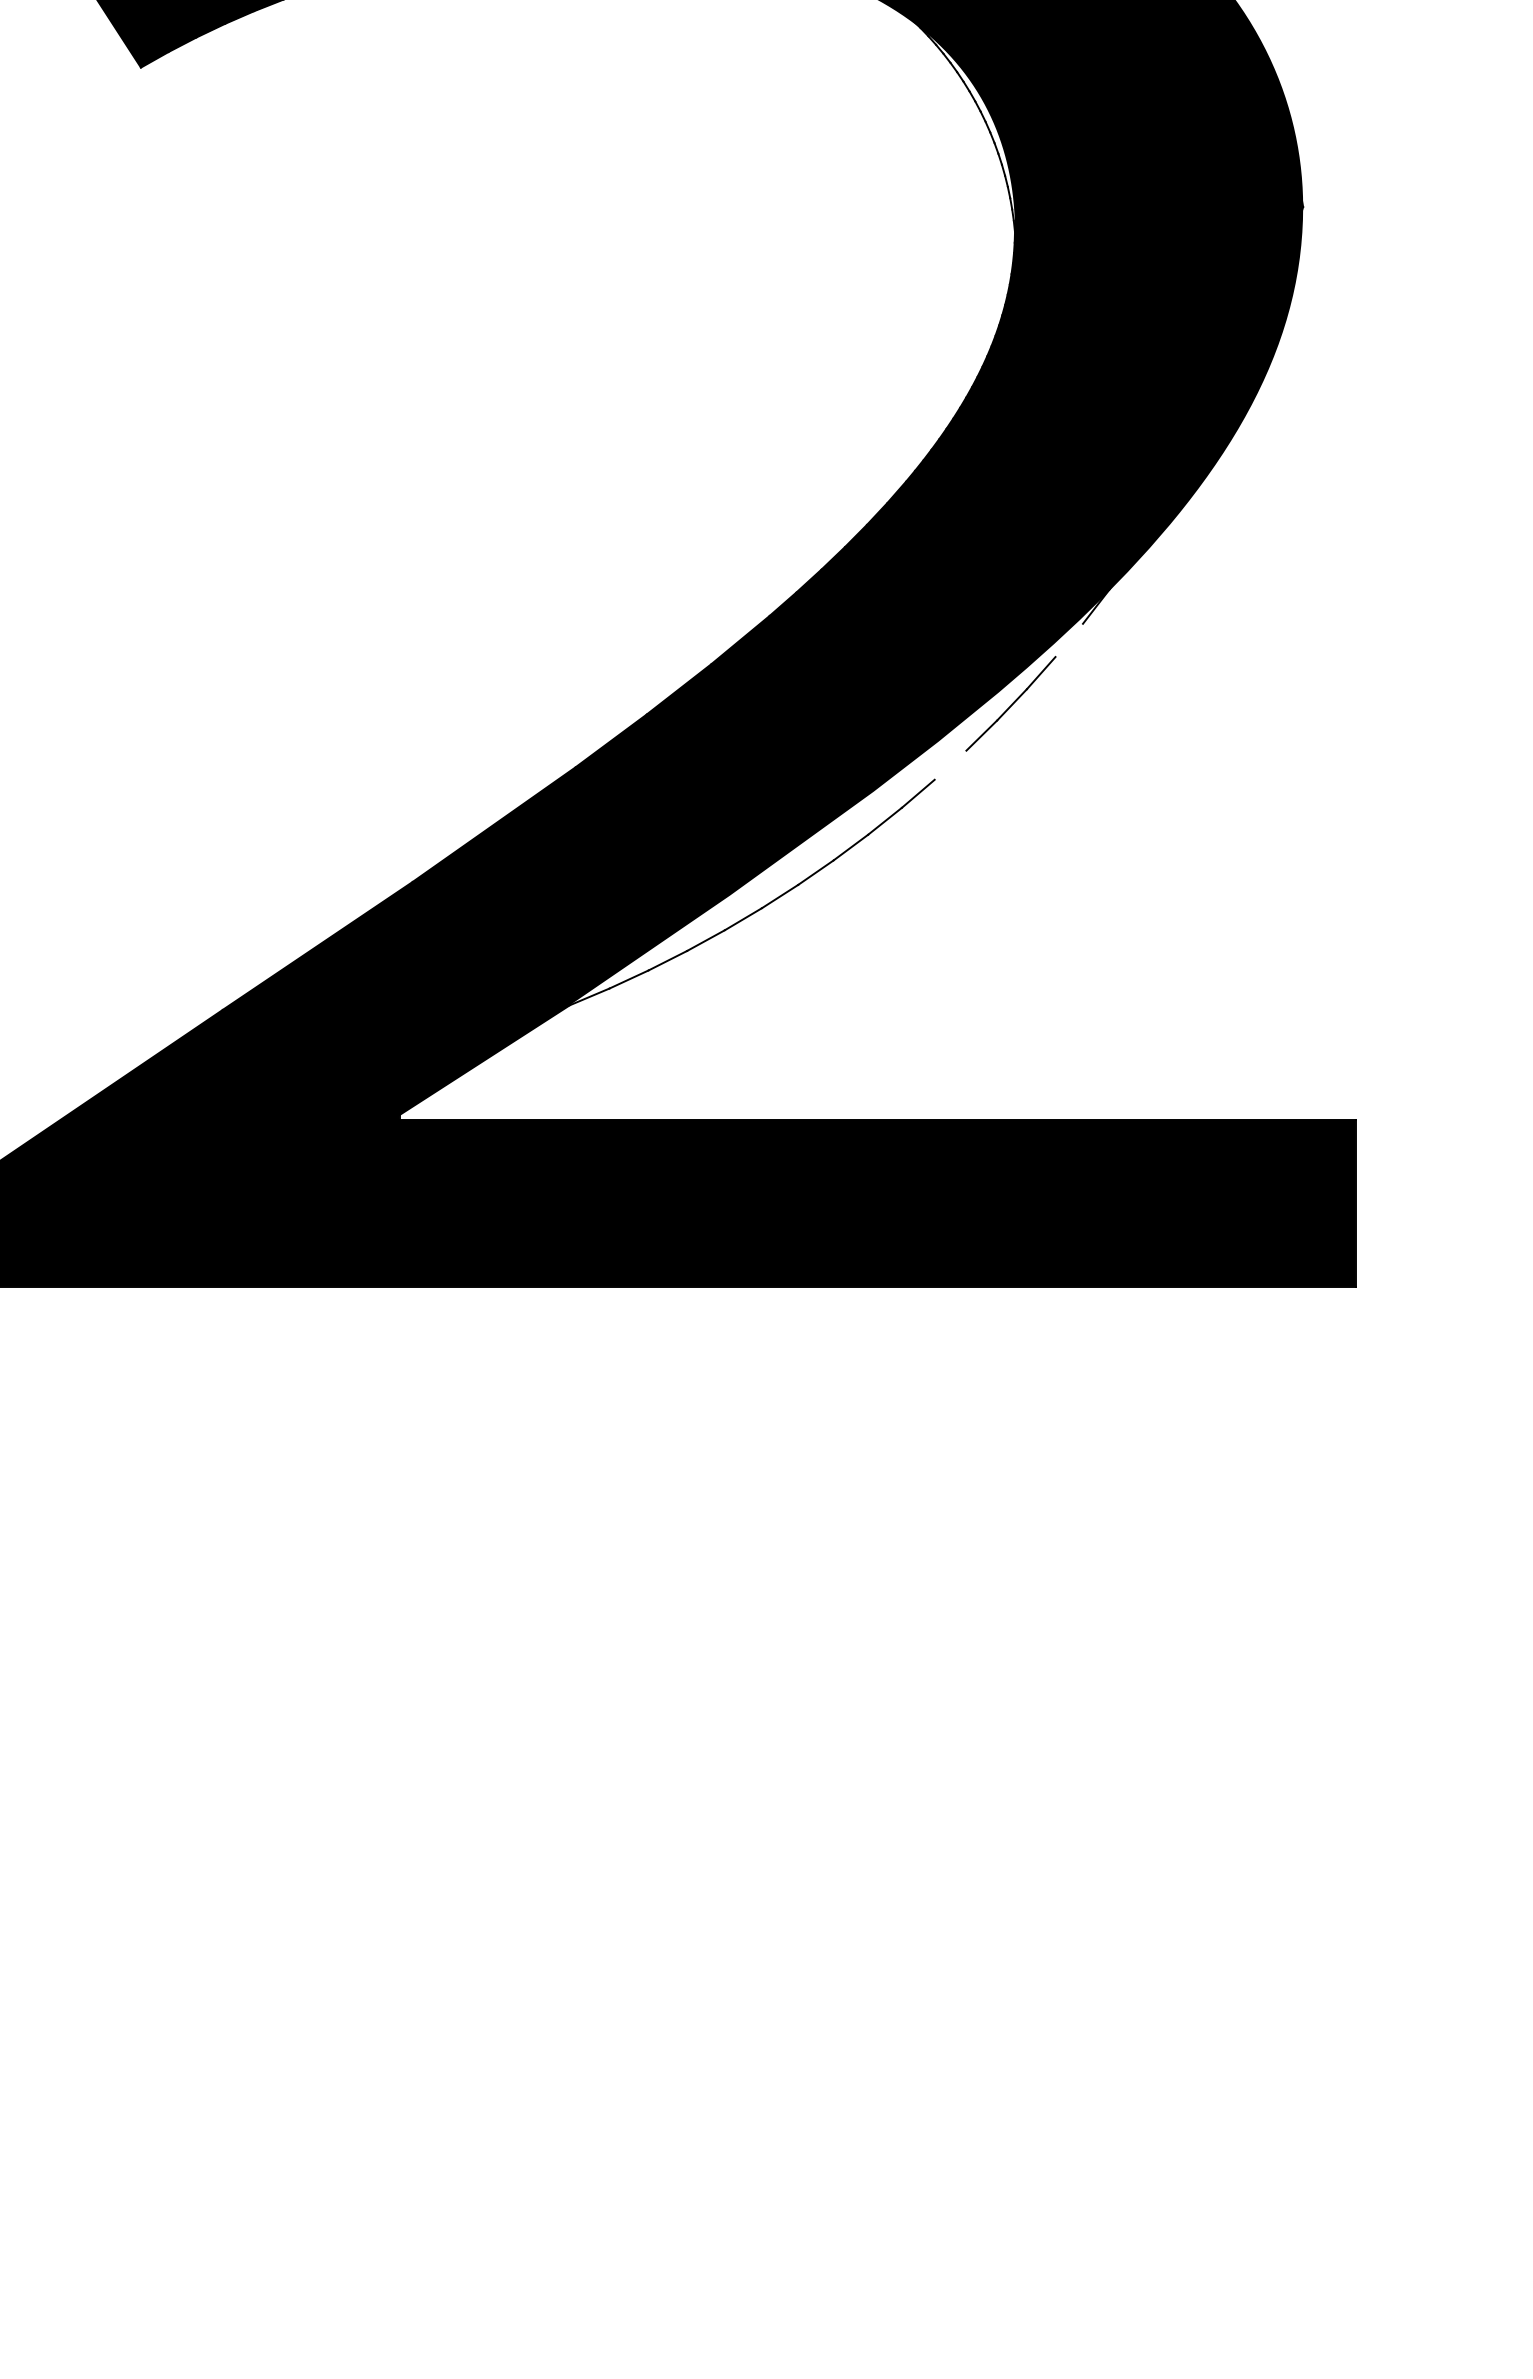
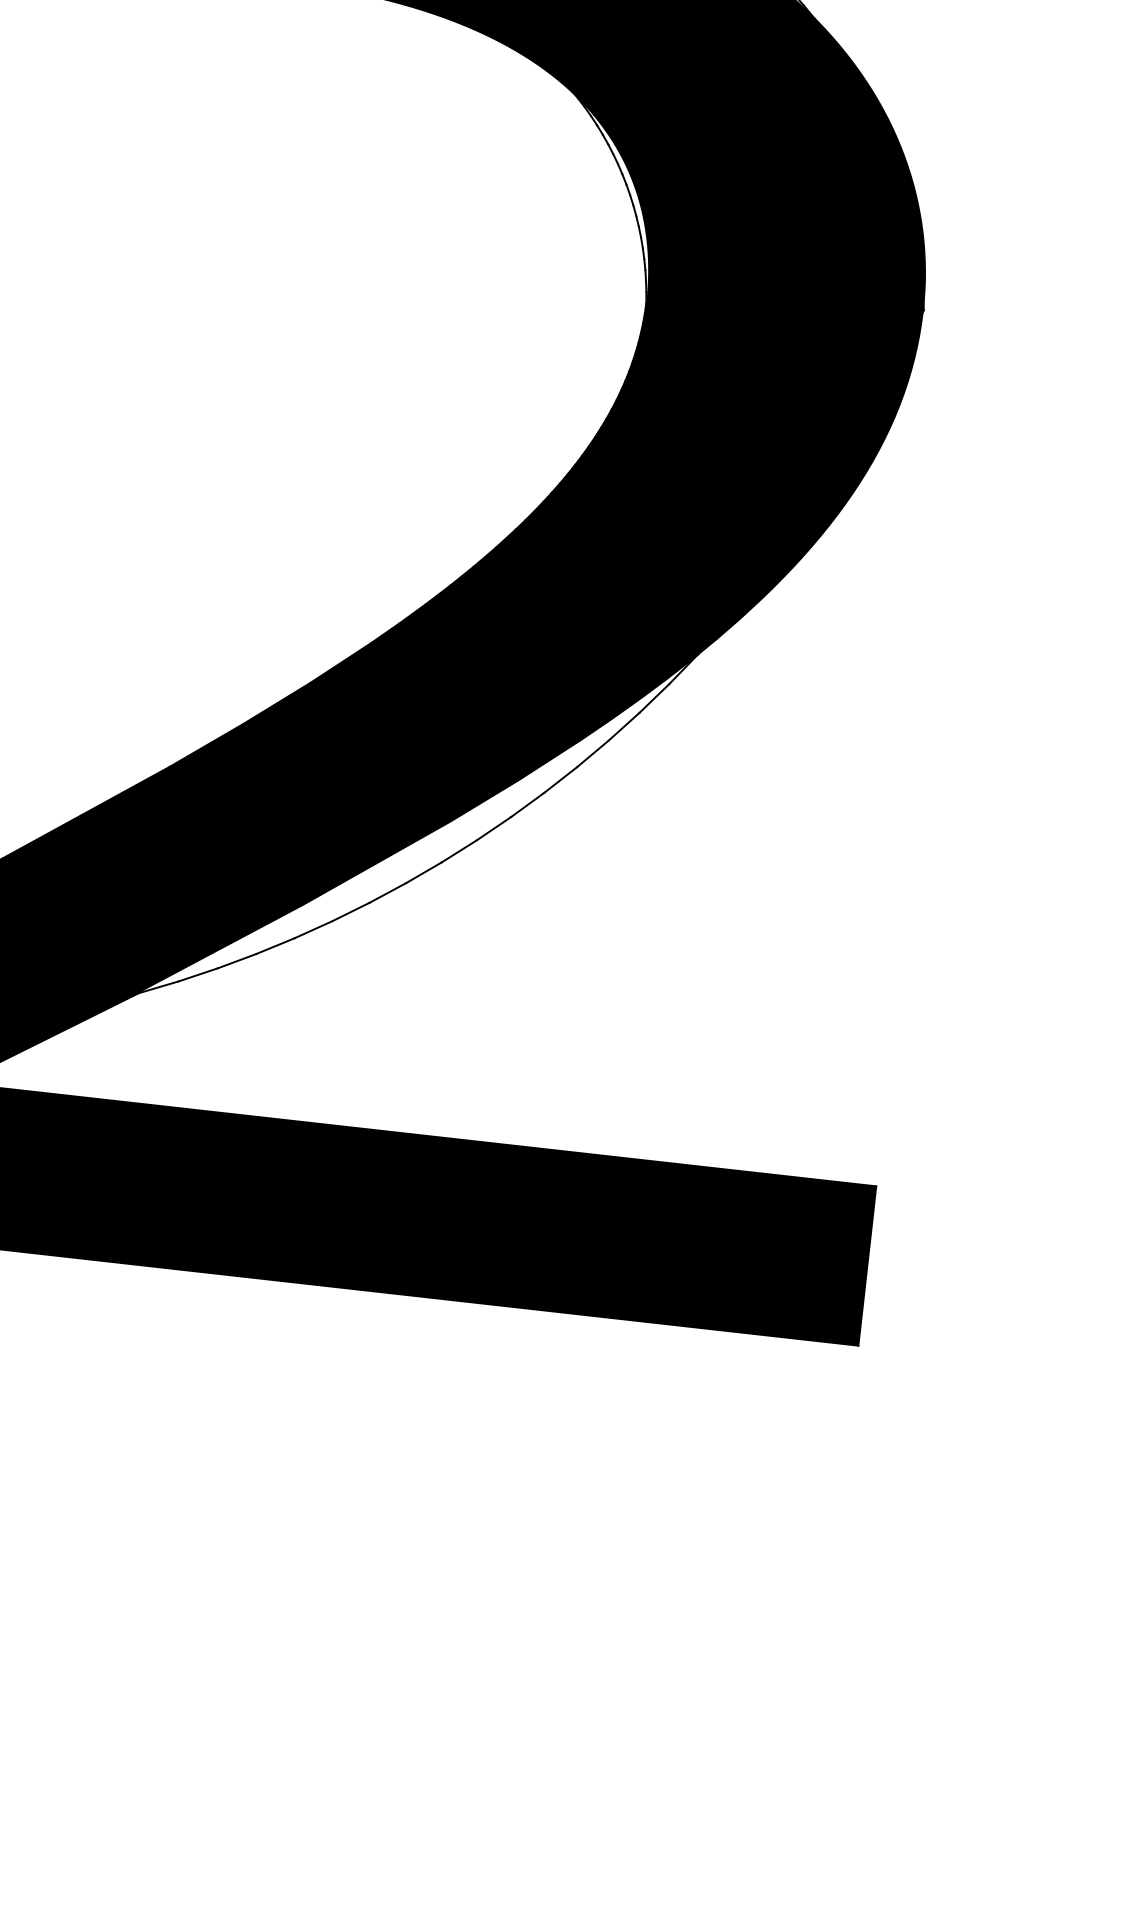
line: (1068, 640) -> (653, 698), added
line: (950, 764) -> (527, 804), added

